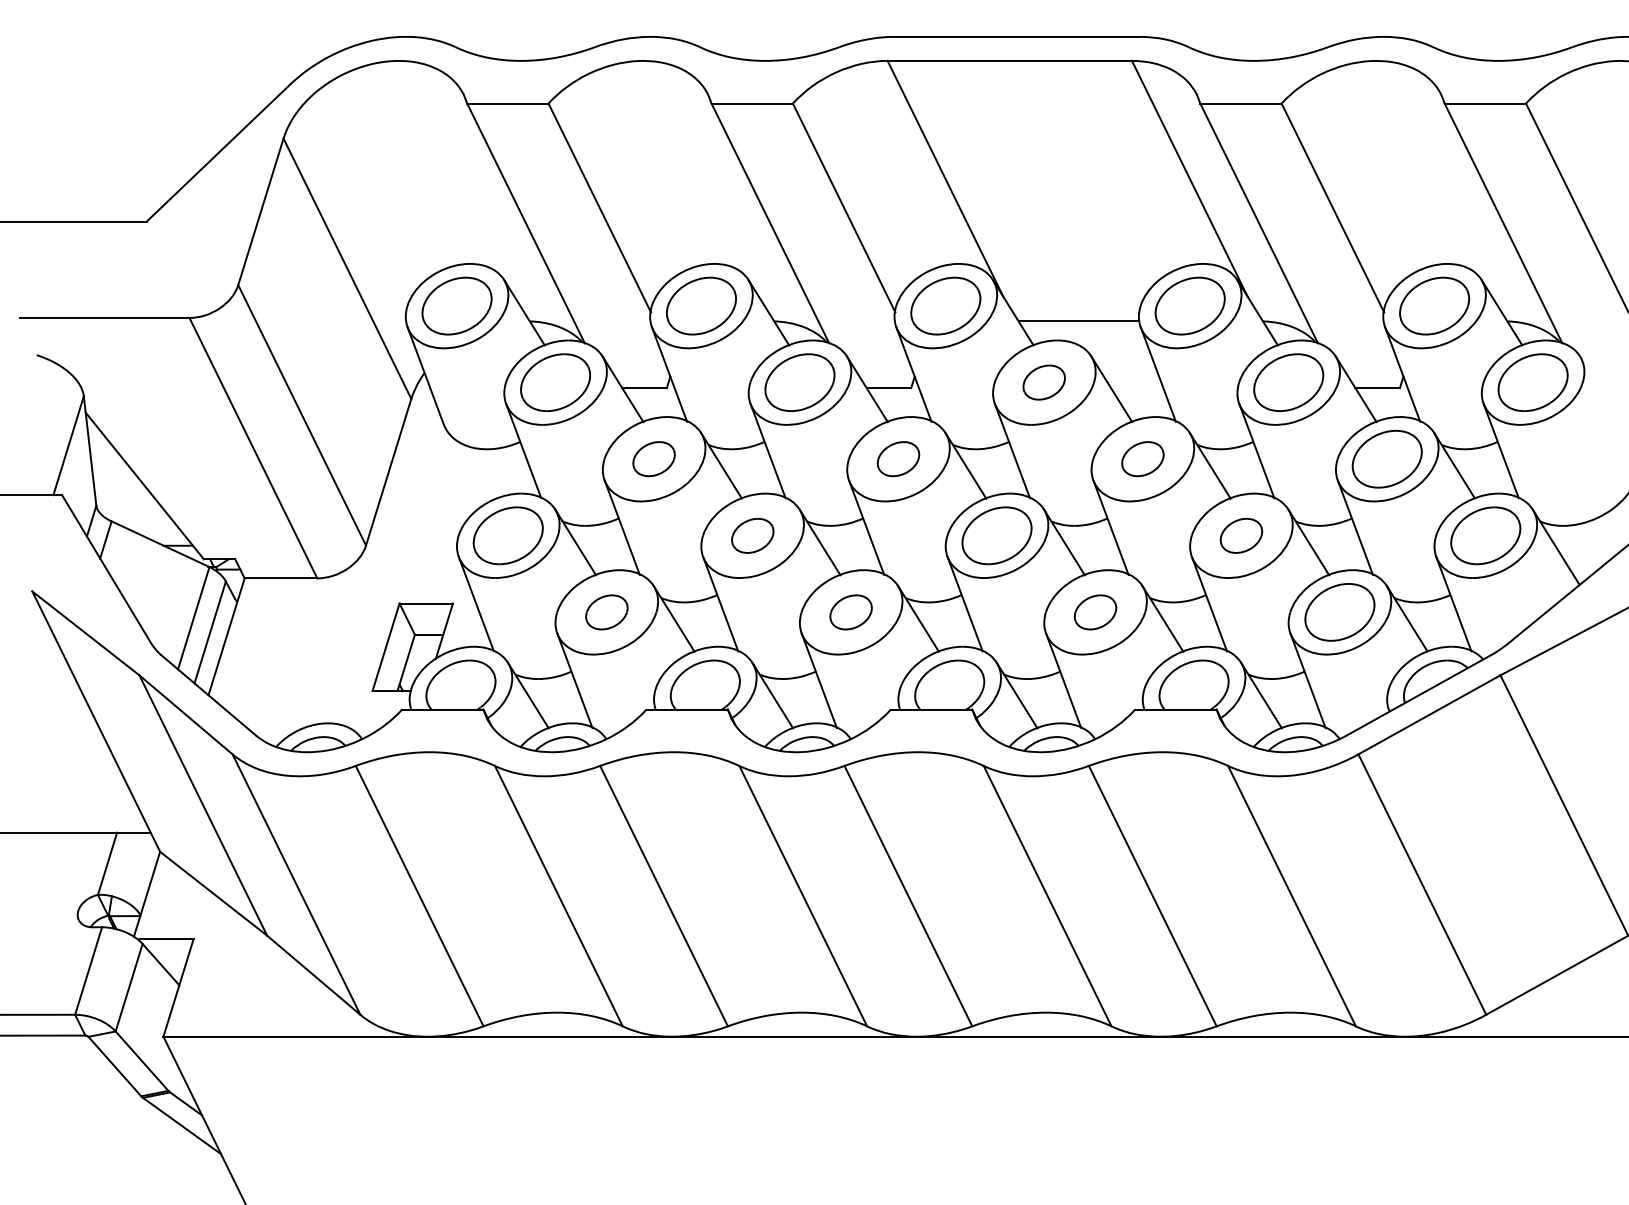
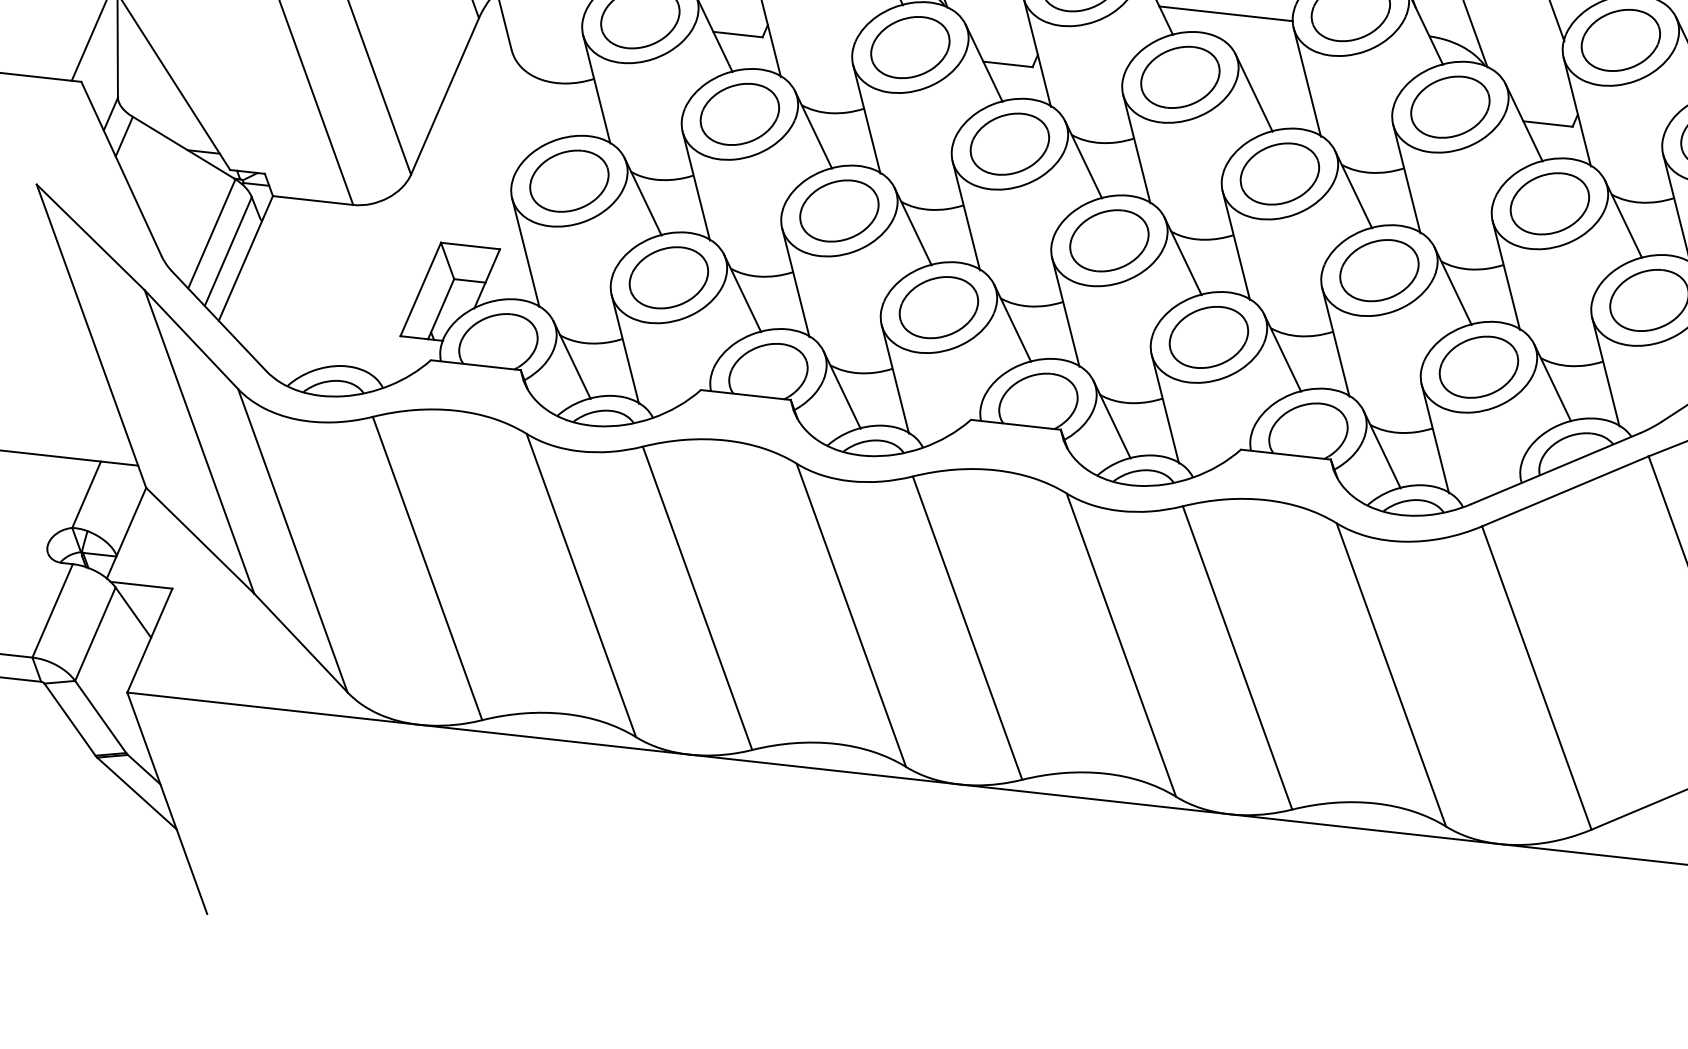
part: (1043, 382) -> (1179, 77), size x1.67
part: (653, 458) -> (739, 113), size x1.67
part: (898, 458) -> (1009, 143), size x1.67
part: (1142, 458) -> (1279, 173), size x1.67
part: (752, 535) -> (839, 210), size x1.67
part: (1241, 535) -> (1379, 270), size x1.67
part: (606, 612) -> (668, 277), size x1.67
part: (850, 612) -> (938, 307), size x1.67
part: (1095, 612) -> (1208, 337), size x1.67

